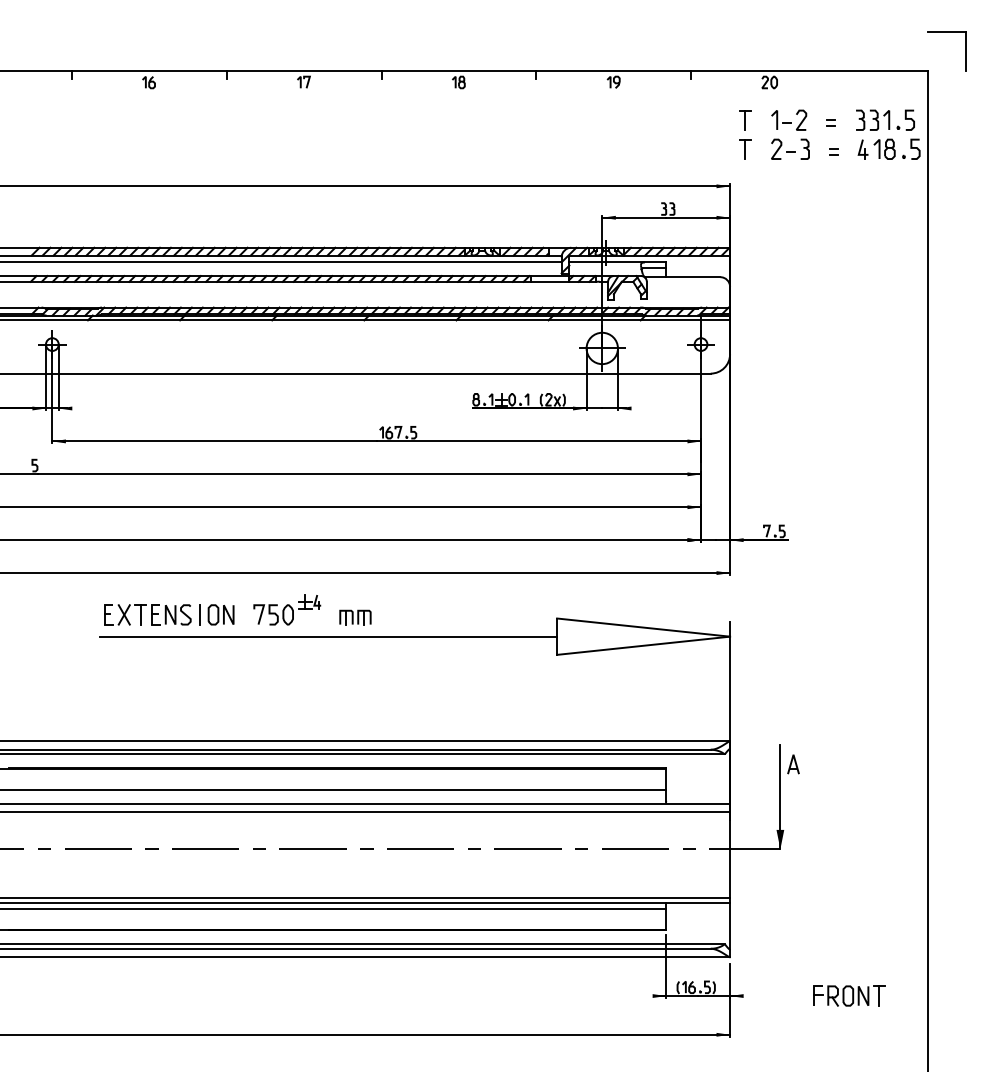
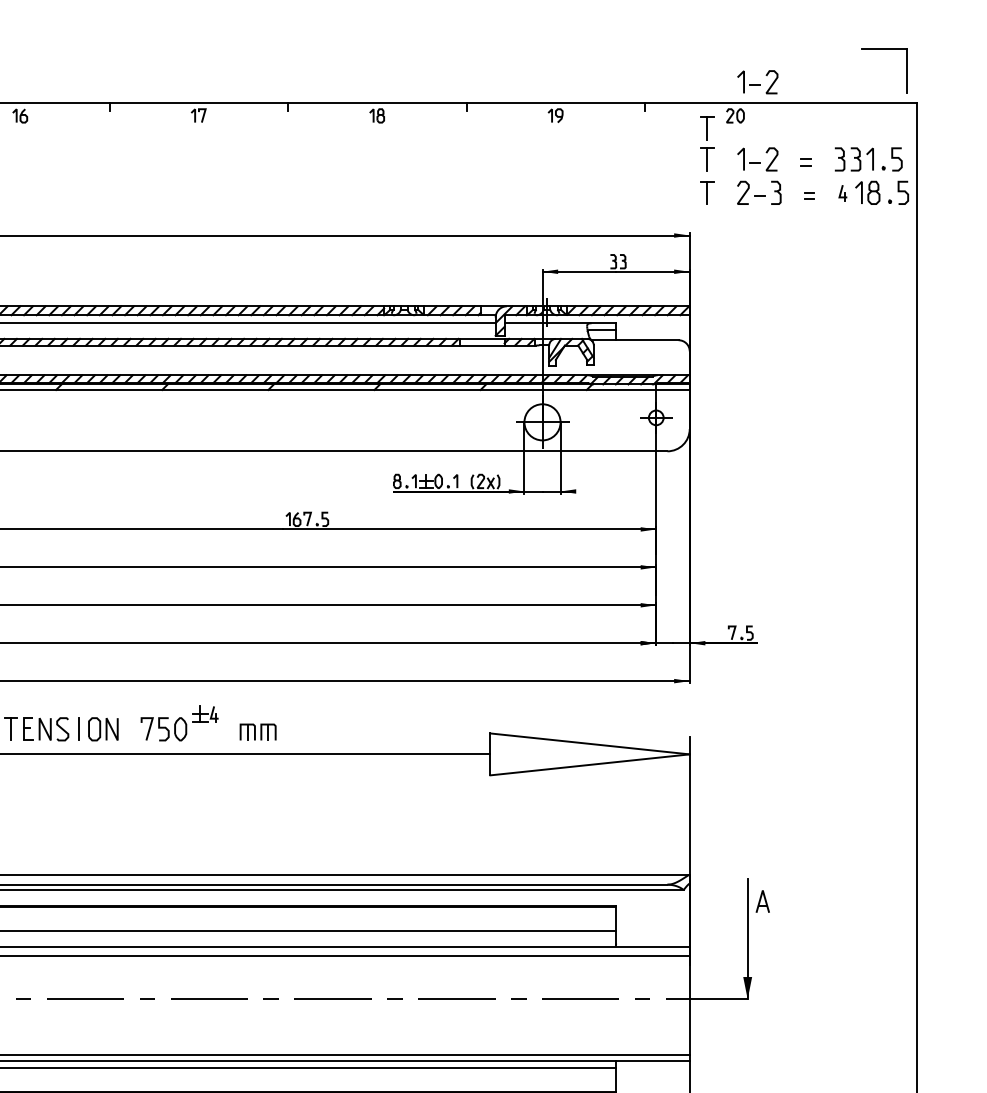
part: (946, 32) -> (883, 49), moved
part: (789, 52) -> (758, 81), added
part: (745, 93) -> (707, 128), added
part: (862, 149) -> (842, 193), size x0.7

